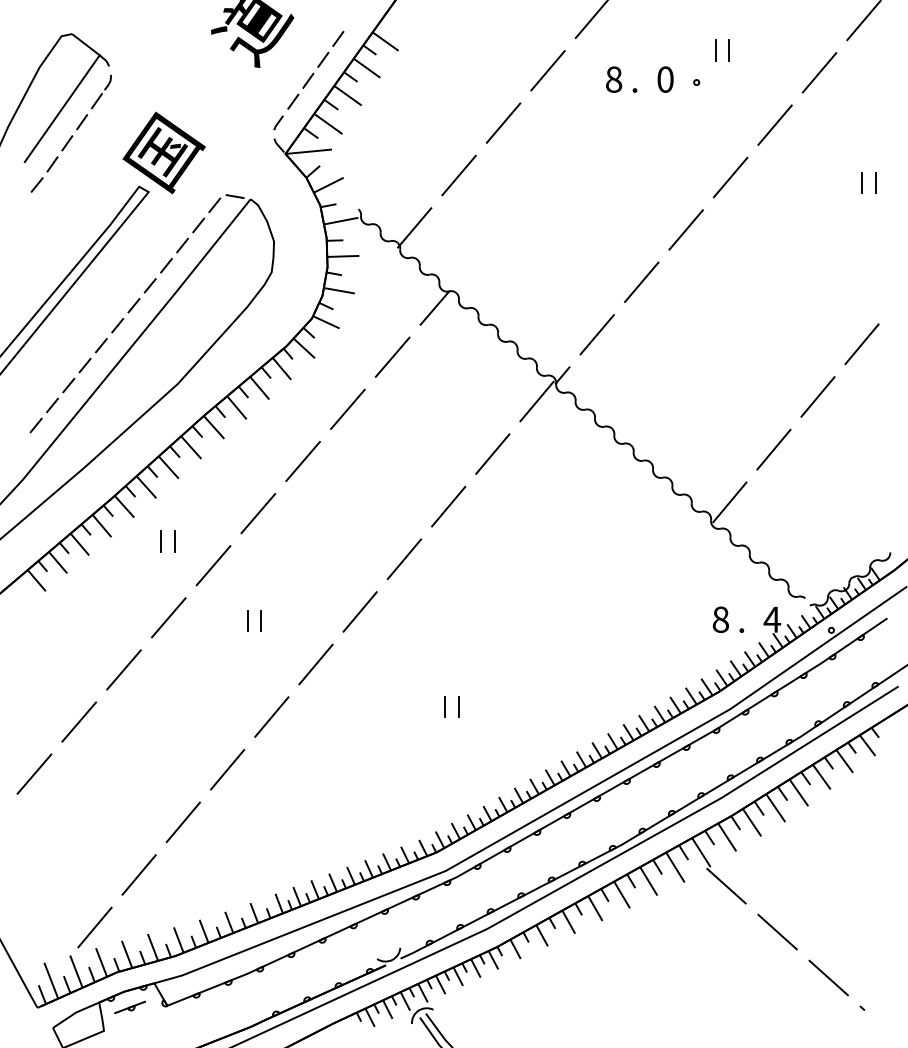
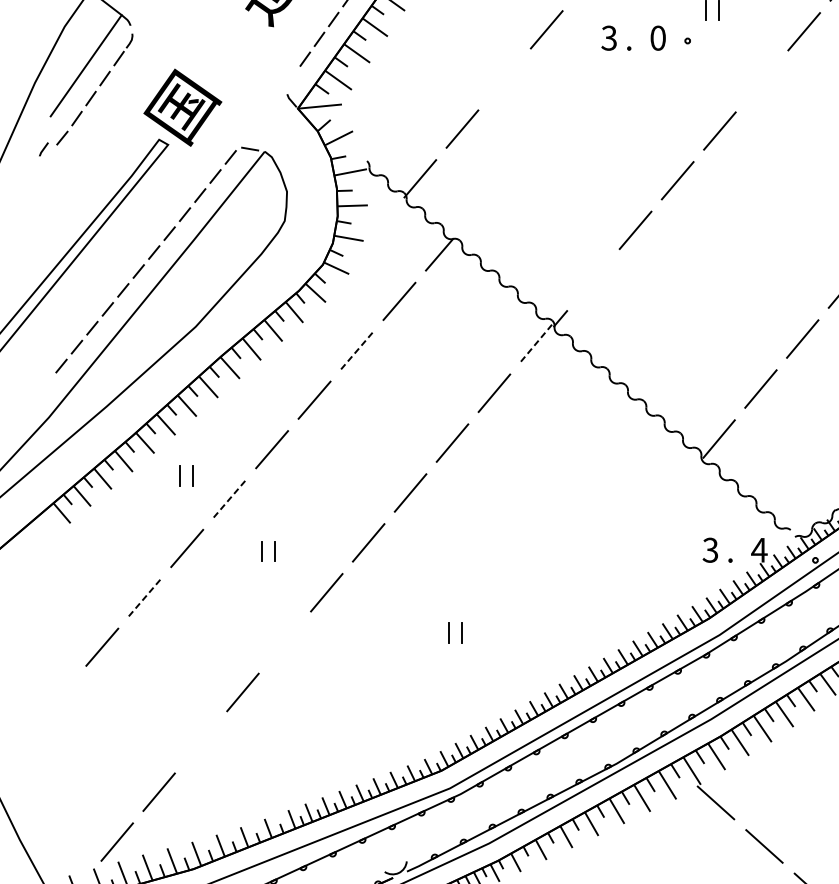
text: (613, 79) -> (608, 38), 8 -> 3
line: (278, 122) -> (43, 149), moved
line: (503, 122) -> (504, 78), removed
line: (774, 124) -> (761, 80), removed
line: (596, 334) -> (592, 279), removed
line: (537, 401) -> (536, 343), solid -> dashed
line: (347, 409) -> (356, 350), solid -> dashed
line: (213, 565) -> (229, 498), solid -> dashed
text: (720, 619) -> (710, 550), 8 -> 3
line: (124, 669) -> (145, 597), solid -> dashed
line: (271, 716) -> (284, 642), removed
line: (34, 773) -> (59, 696), removed
line: (182, 822) -> (200, 742), removed

